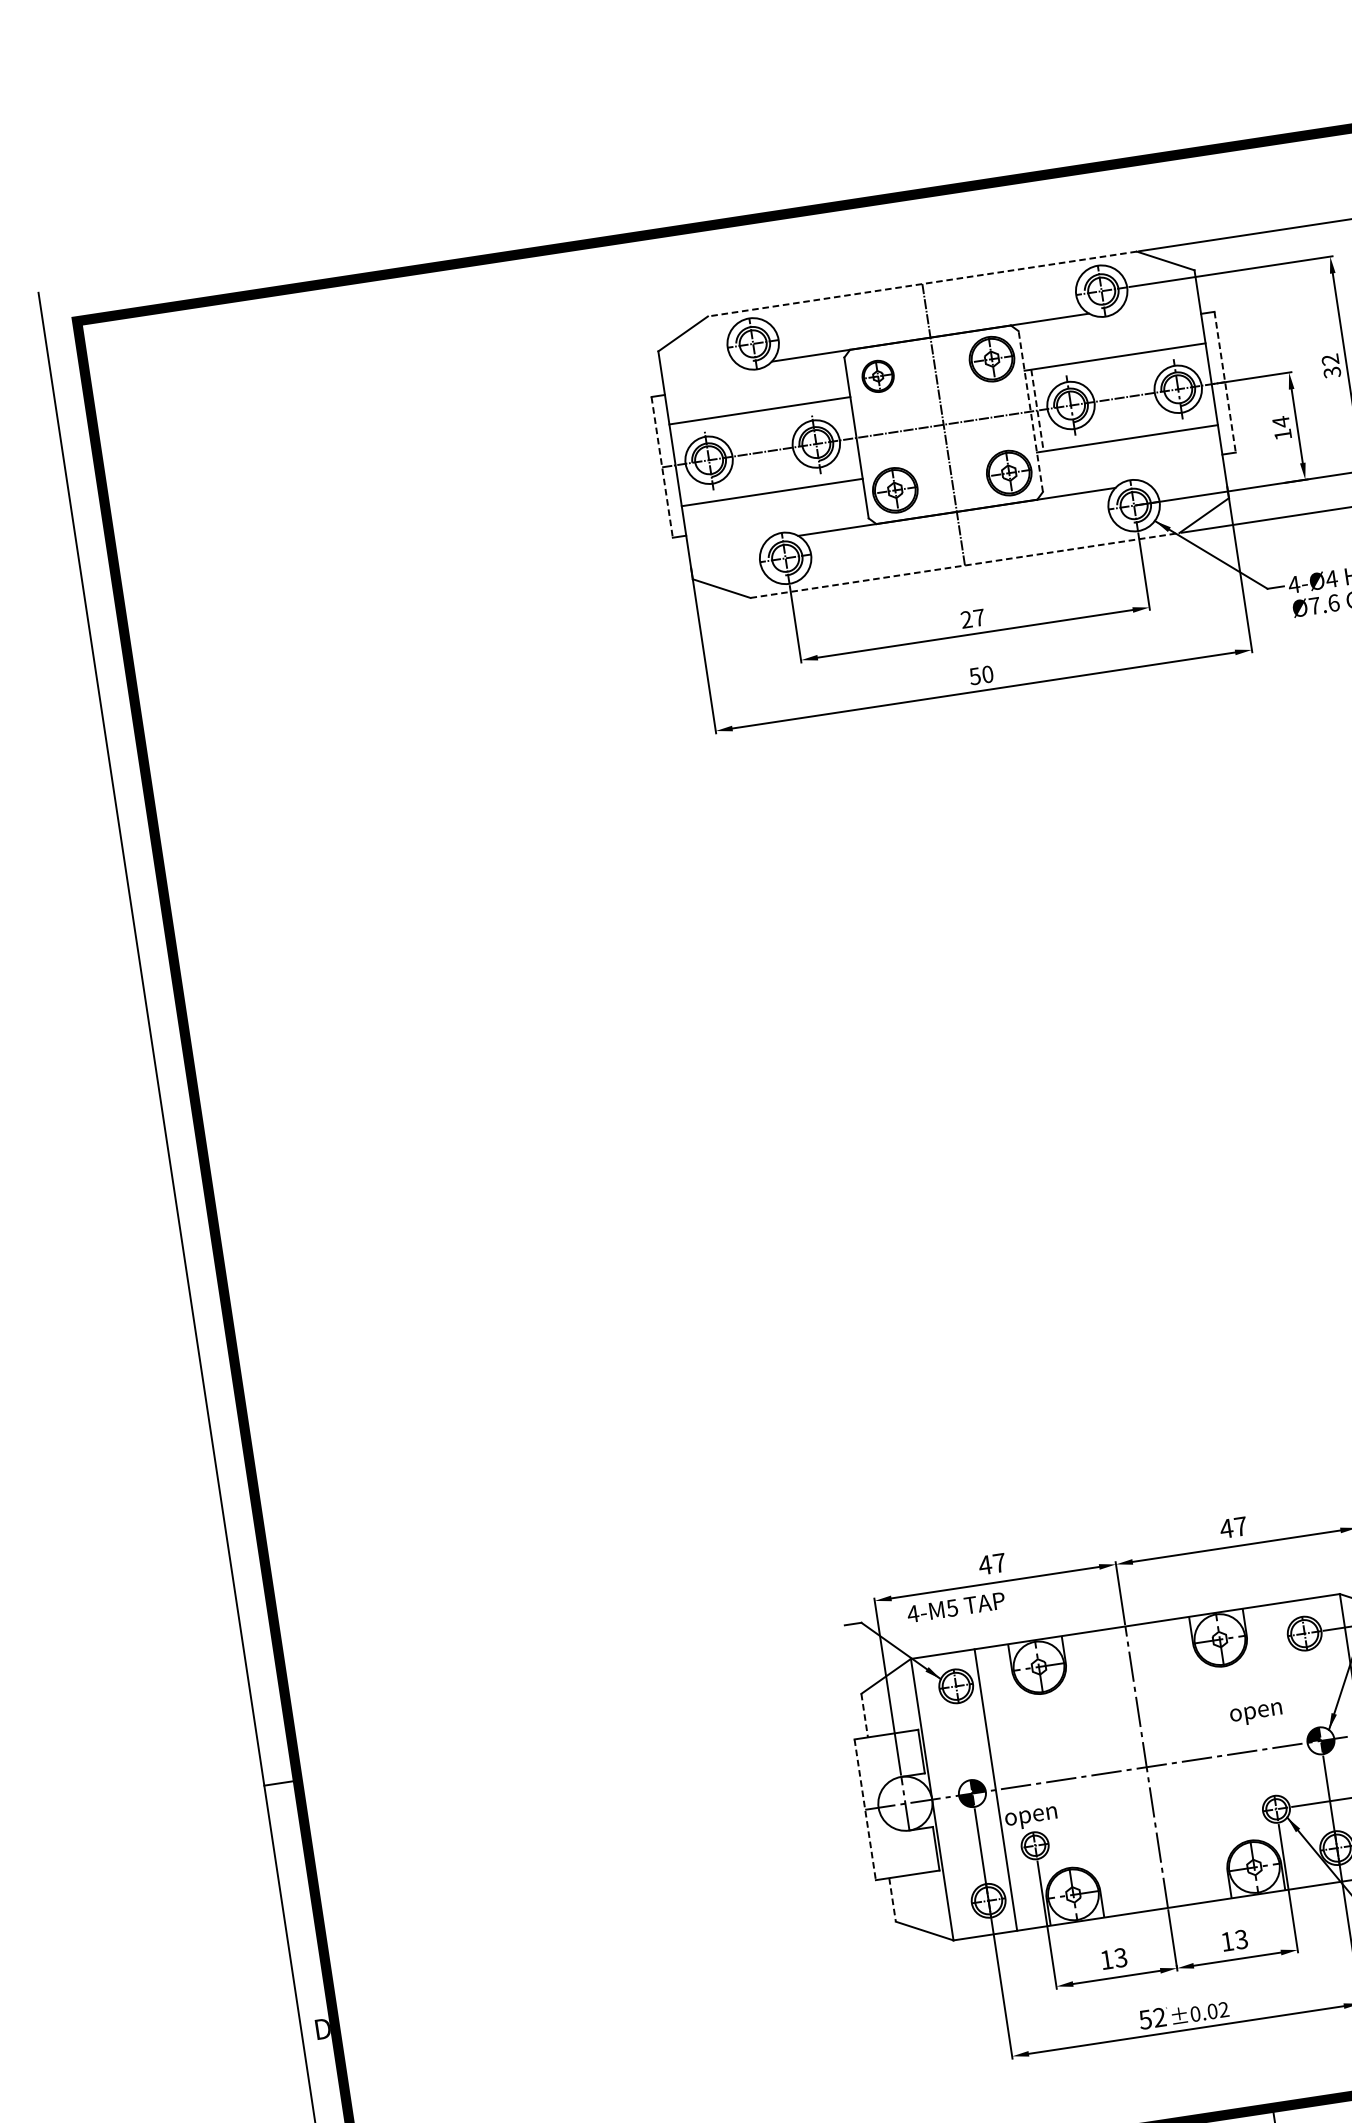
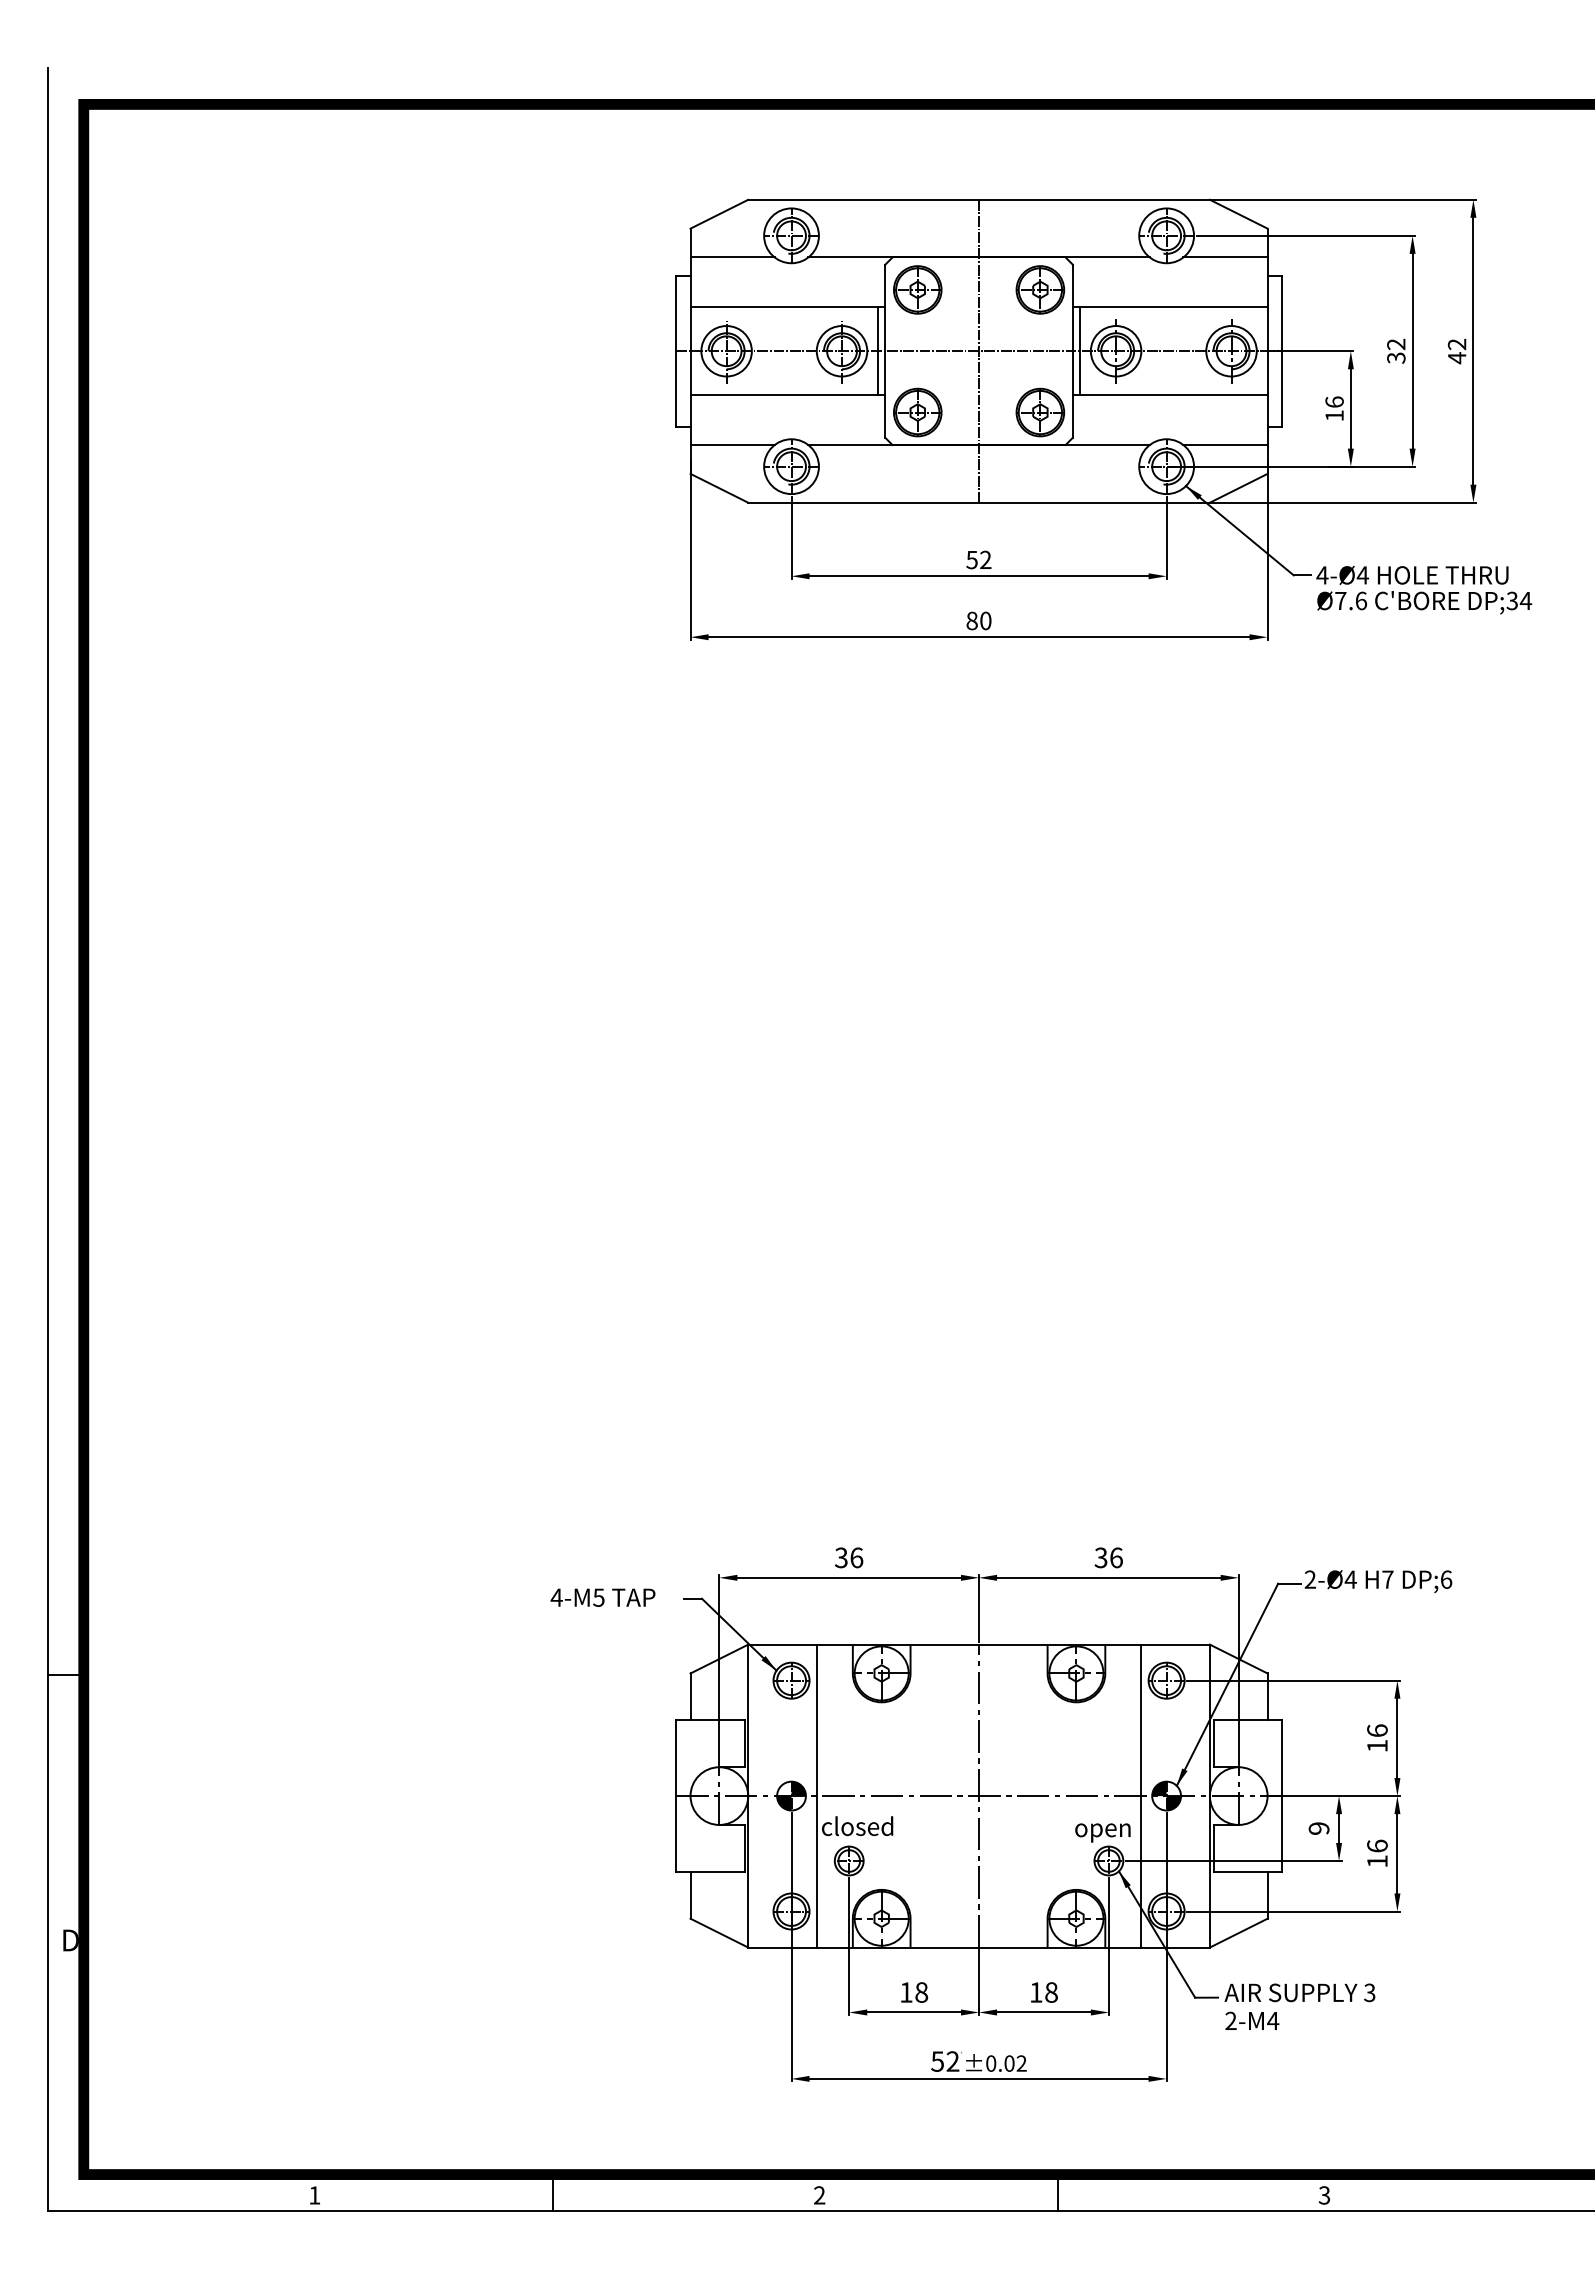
line: (922, 283) -> (979, 199), dashed -> solid
line: (1159, 303) -> (1225, 257), added
line: (701, 372) -> (732, 257), added
part: (877, 376) -> (917, 289), size x1.43
line: (1225, 382) -> (1282, 351), dashed -> solid
line: (1037, 410) -> (1080, 351), dashed -> solid
line: (1030, 411) -> (1072, 351), dashed -> solid
text: (1281, 422) -> (1334, 402), 14 -> 16
line: (850, 439) -> (878, 351), added
line: (662, 467) -> (676, 351), dashed -> solid
line: (1185, 477) -> (1225, 445), added
line: (727, 546) -> (732, 445), added
line: (965, 565) -> (979, 502), dashed -> solid
text: (972, 618) -> (978, 559), 27 -> 52
text: (974, 676) -> (971, 620), 50 -> 80
text: (1233, 1527) -> (1108, 1557), 47 -> 36
text: (991, 1563) -> (848, 1557), 47 -> 36
text: (955, 1607) -> (602, 1597), moved
text: (1255, 1714) -> (1102, 1832), moved
line: (864, 1716) -> (690, 1697), dashed -> solid
line: (1297, 1743) -> (1141, 1795), added
line: (865, 1810) -> (676, 1796), dashed -> solid
text: (1040, 1814) -> (859, 1828), open -> closed
line: (892, 1900) -> (690, 1895), dashed -> solid
text: (1241, 1939) -> (1051, 1992), 13 -> 18
text: (1120, 1957) -> (921, 1992), 13 -> 18

